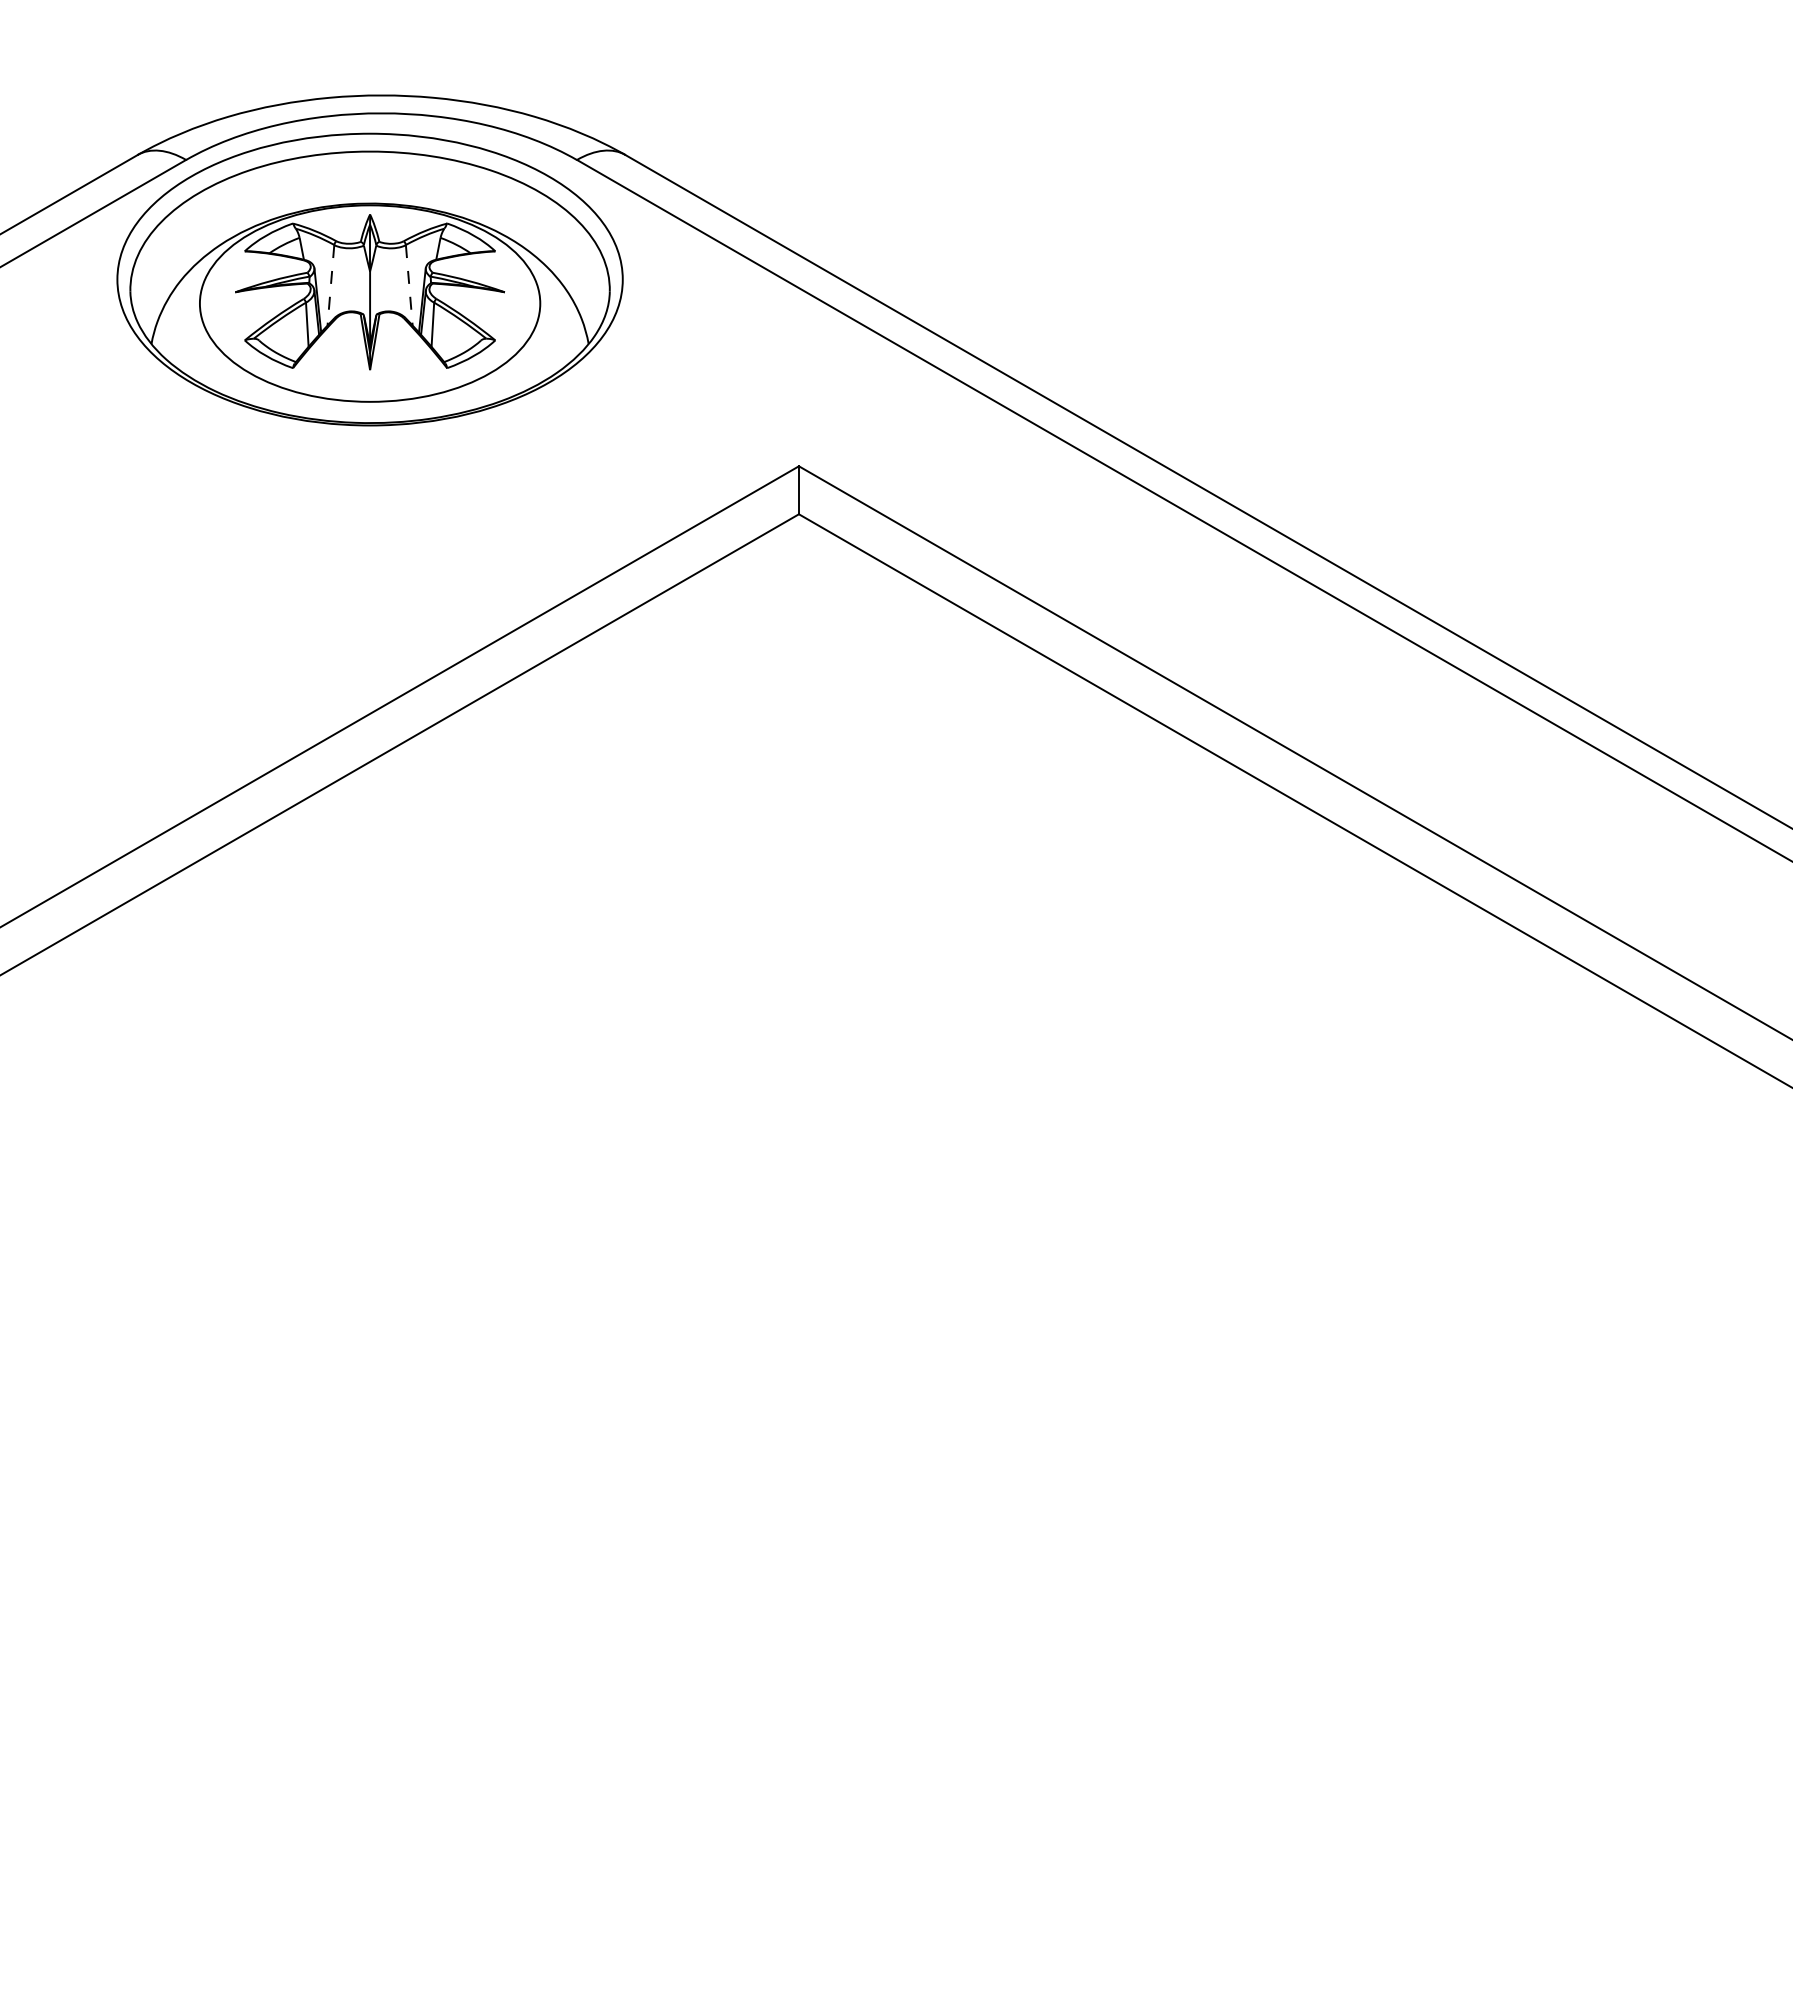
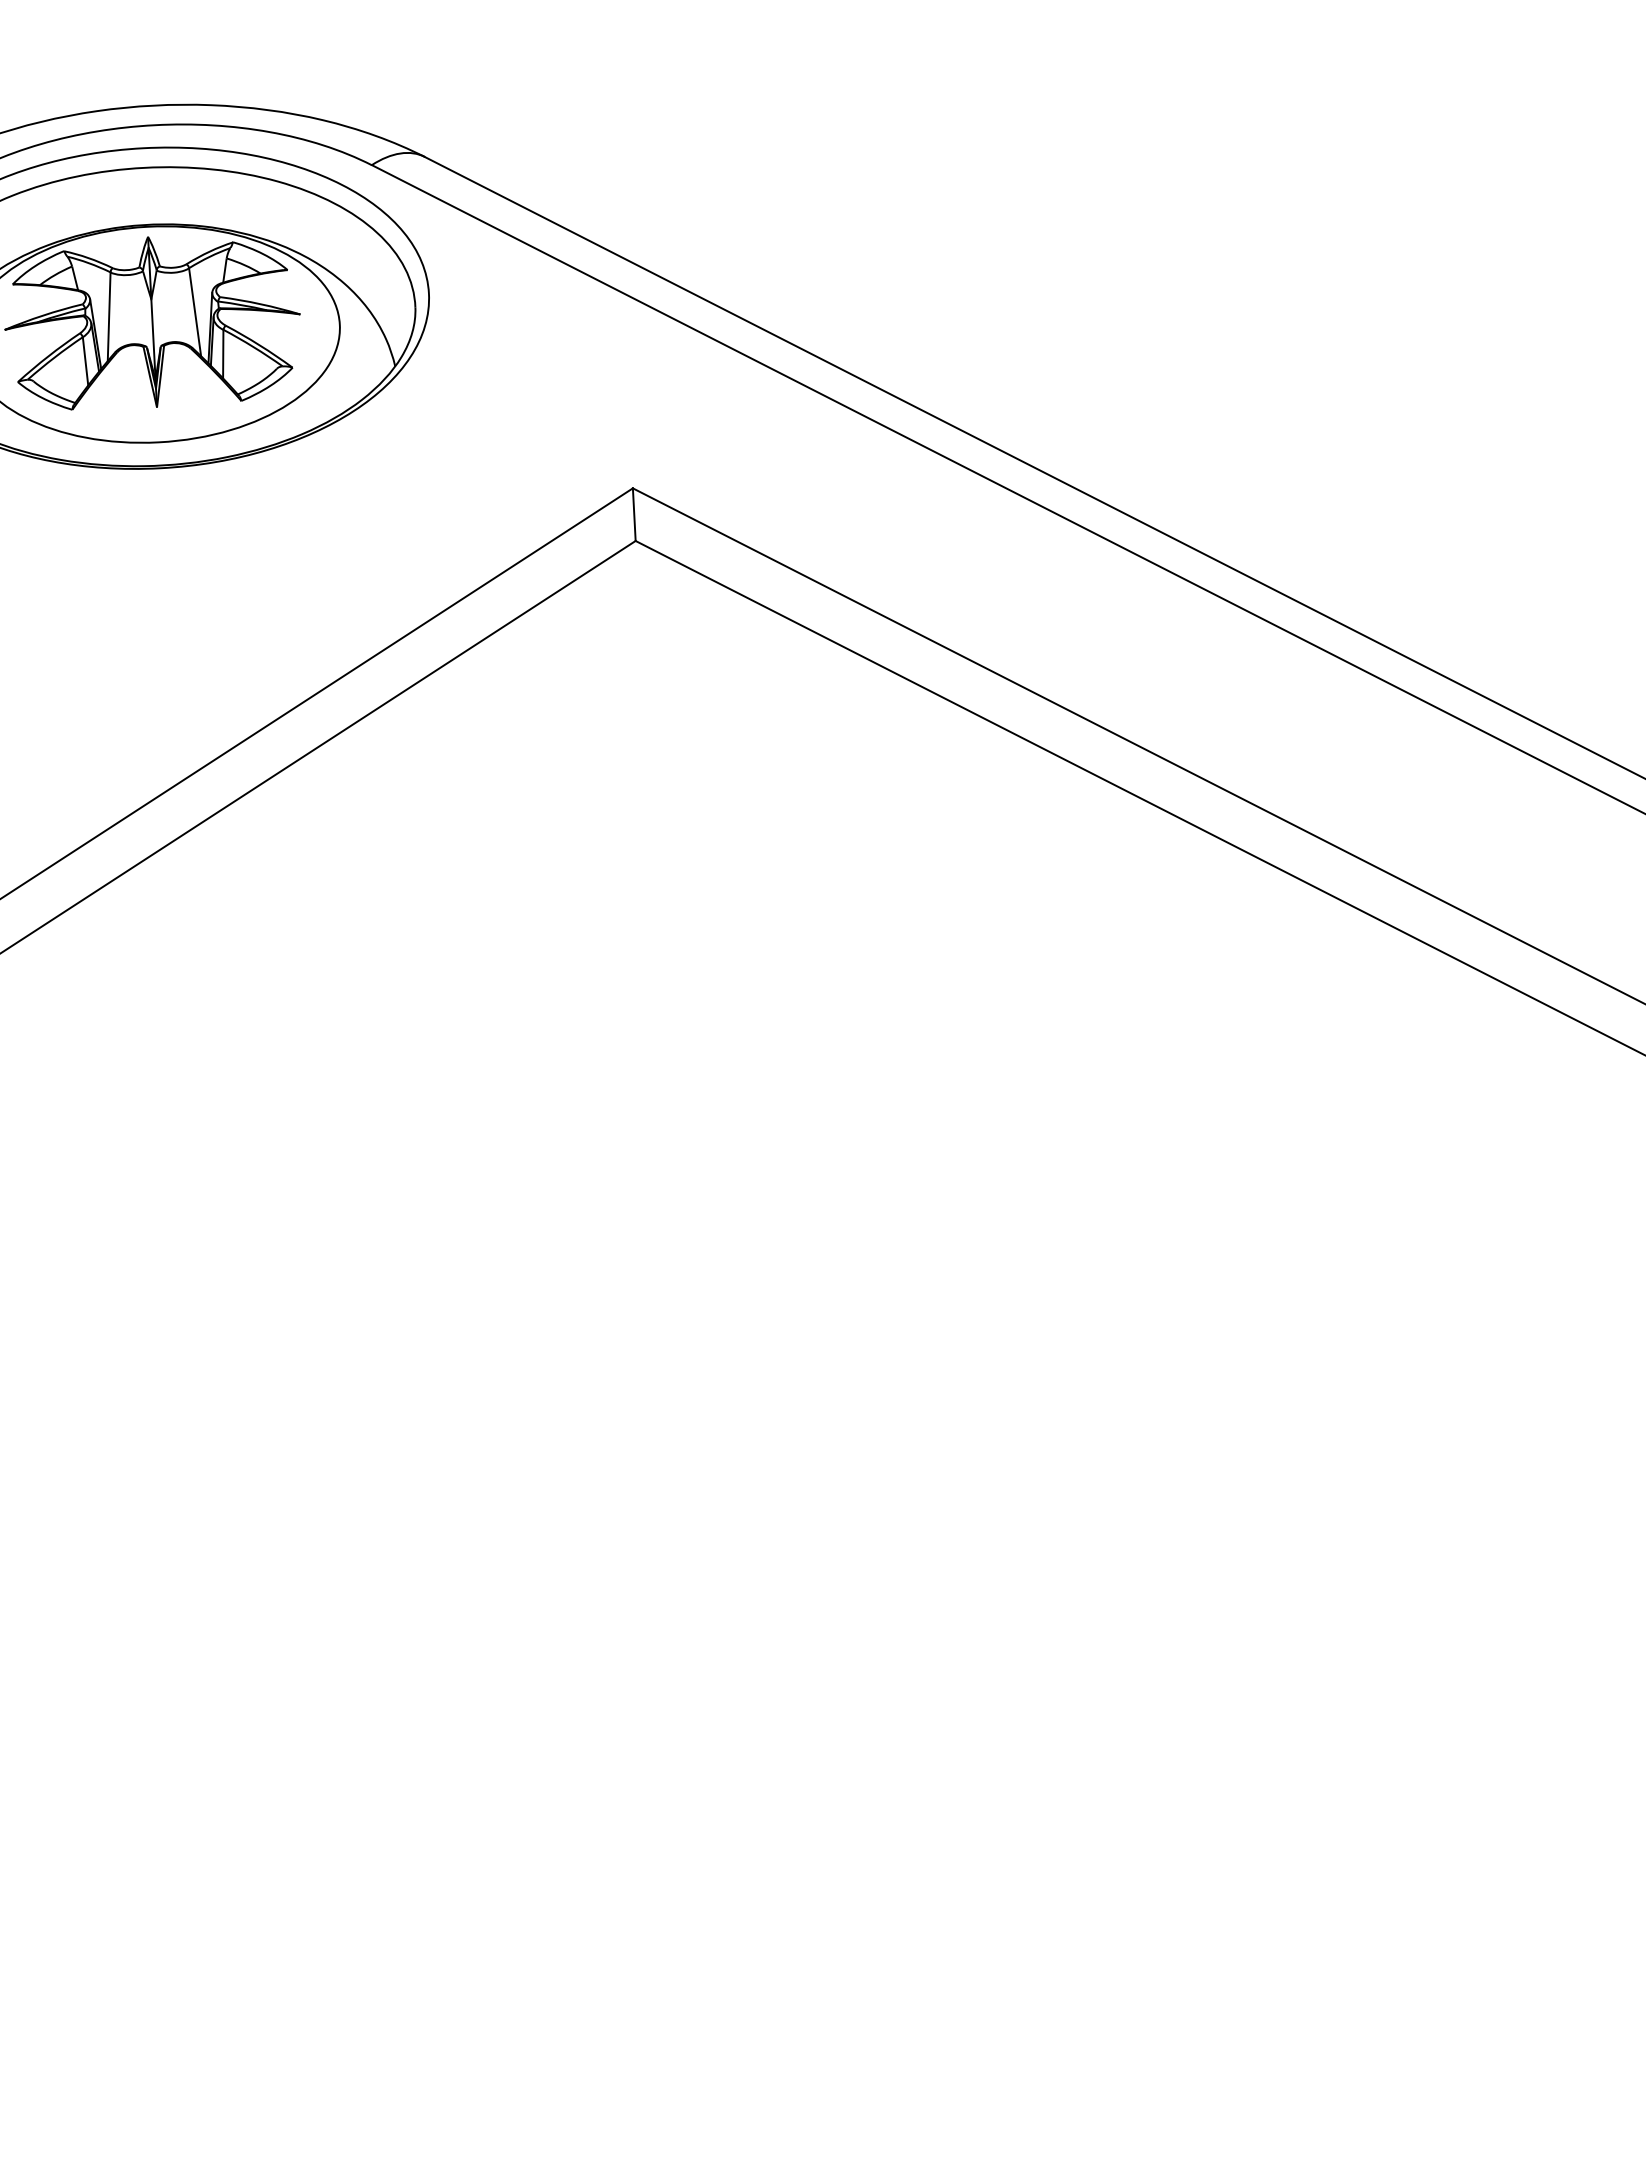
line: (330, 285) -> (108, 316), dashed -> solid
line: (409, 285) -> (195, 312), dashed -> solid

